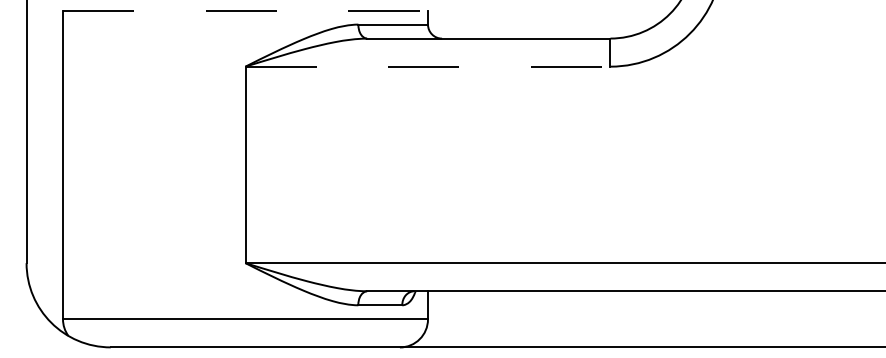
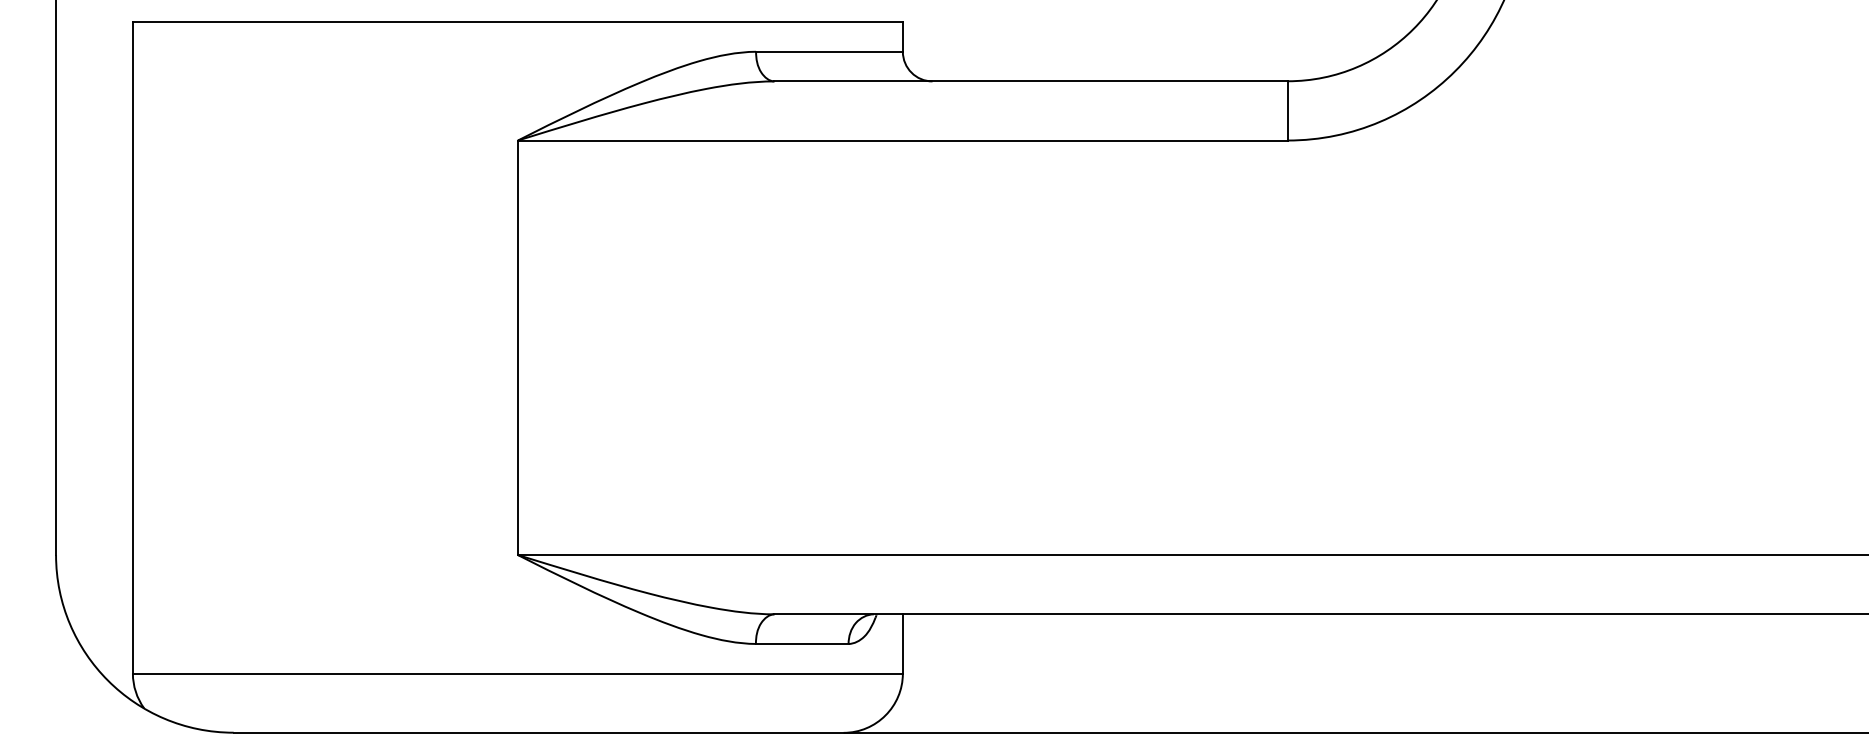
line: (246, 10) -> (519, 22), dashed -> solid
line: (428, 66) -> (903, 140), dashed -> solid

